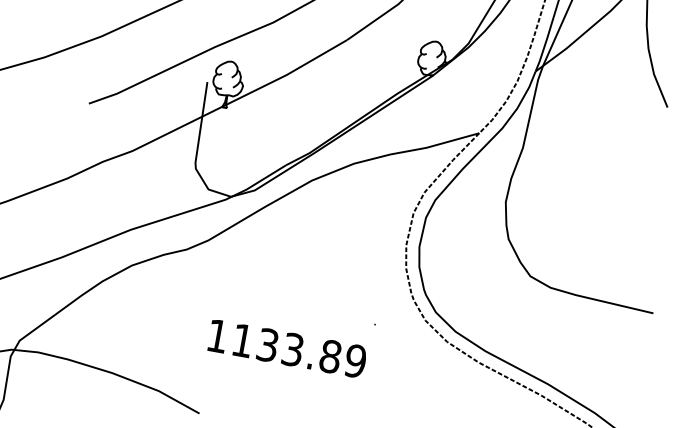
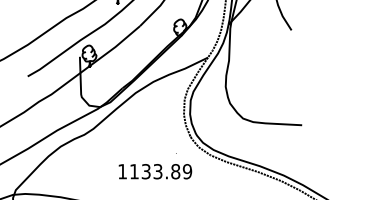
text: (287, 348) -> (155, 171), moved

